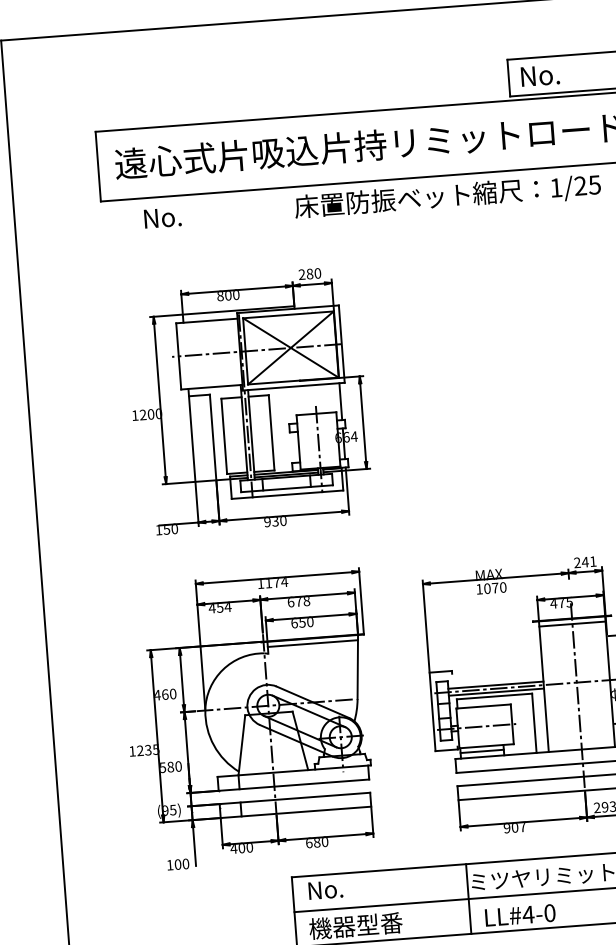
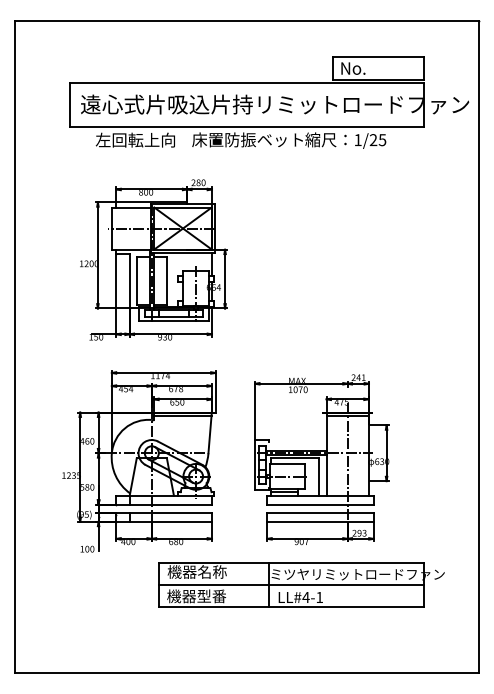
text: (203, 213) -> (134, 139), No. -> 左回転上向
text: (352, 886) -> (196, 571), No. -> 機器名称
text: (549, 913) -> (319, 597), LL#4-0 -> LL#4-1

